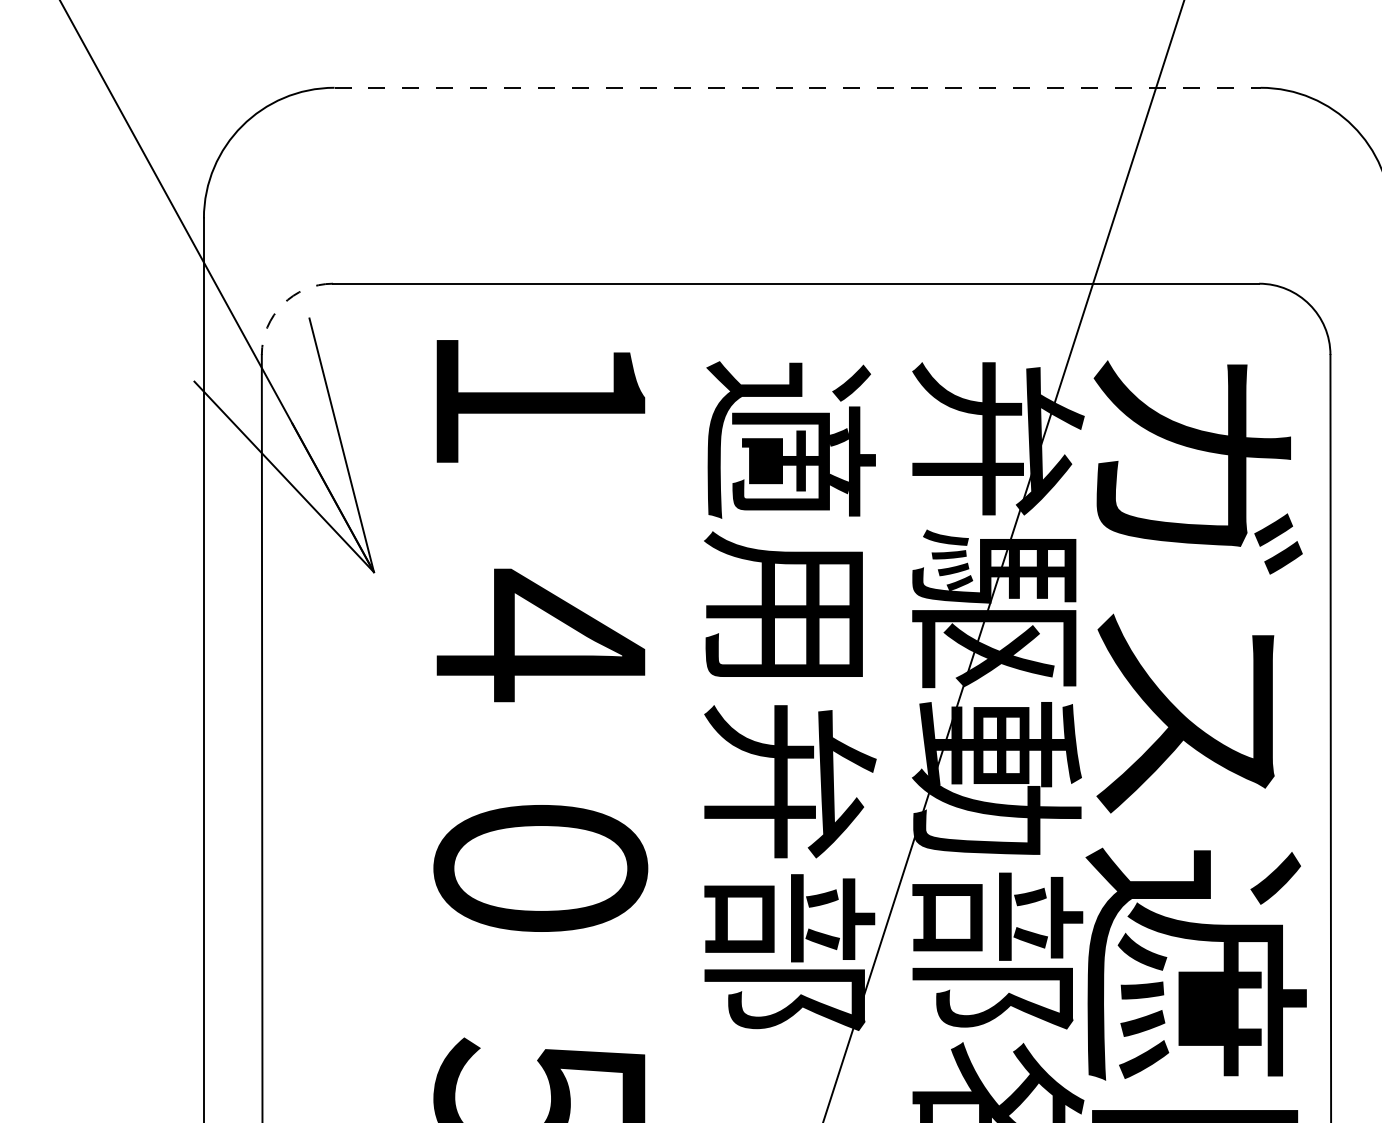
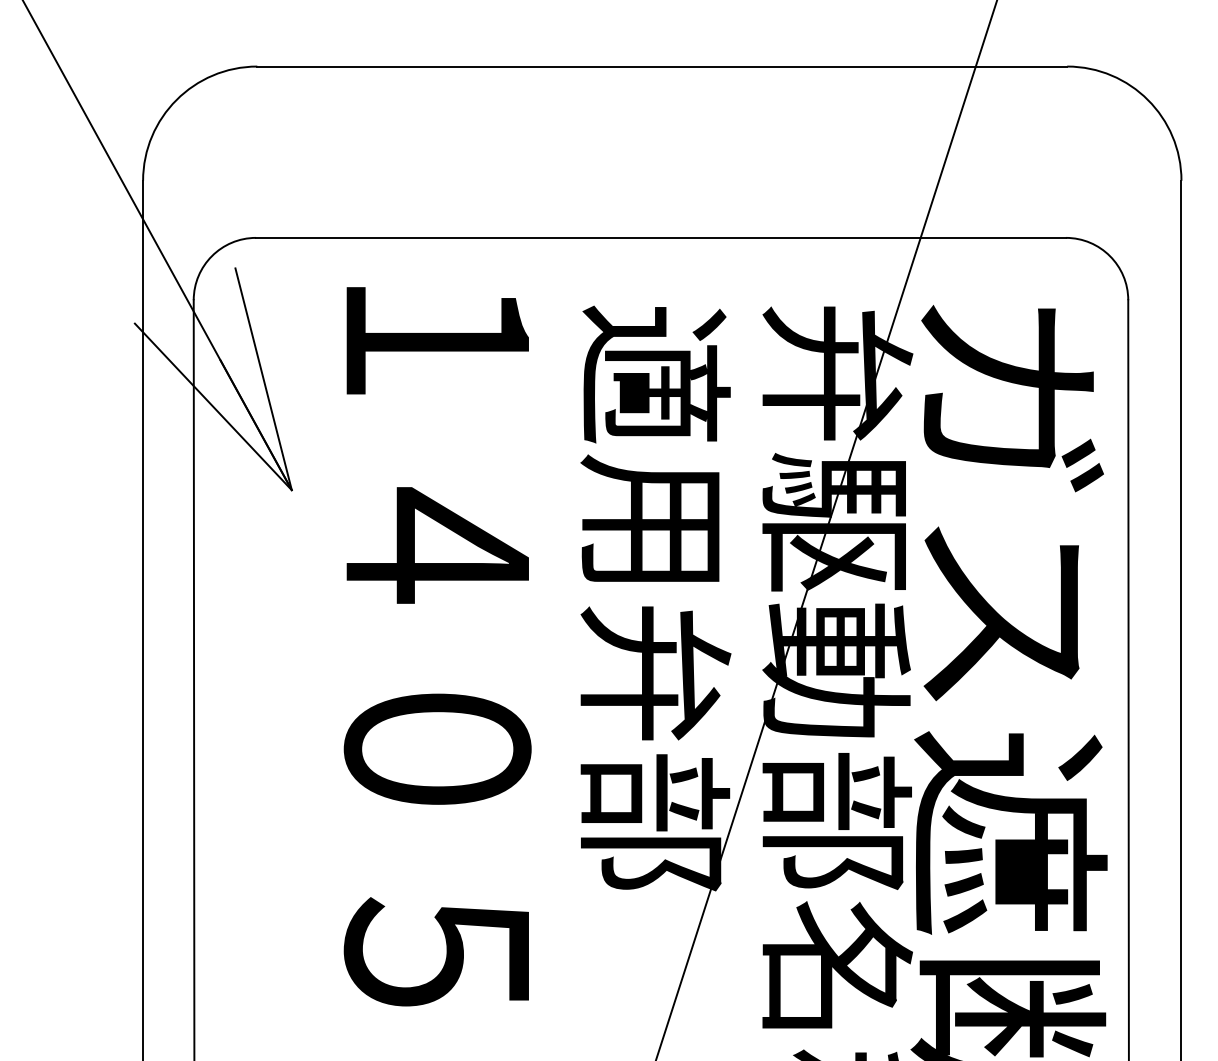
line: (797, 87) -> (662, 66), dashed -> solid
arc: (282, 304) -> (211, 256), dashed -> solid

